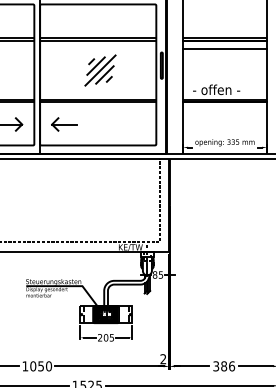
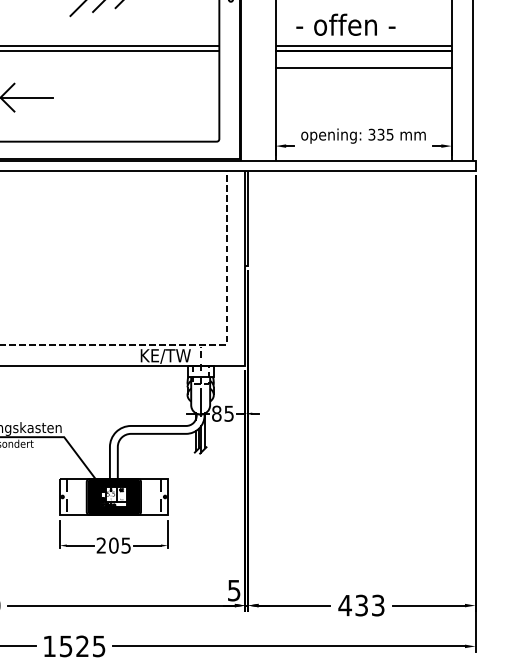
line: (225, 110) -> (364, 68), added
text: (163, 359) -> (234, 591), 2 -> 5
text: (224, 366) -> (362, 605), 386 -> 433

